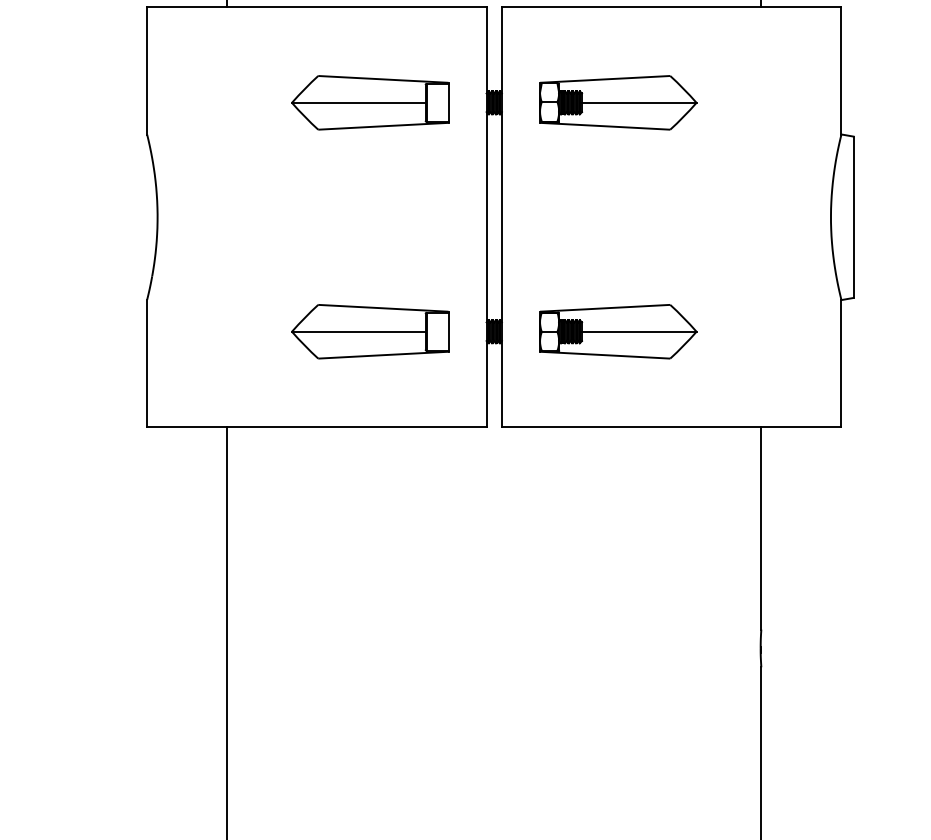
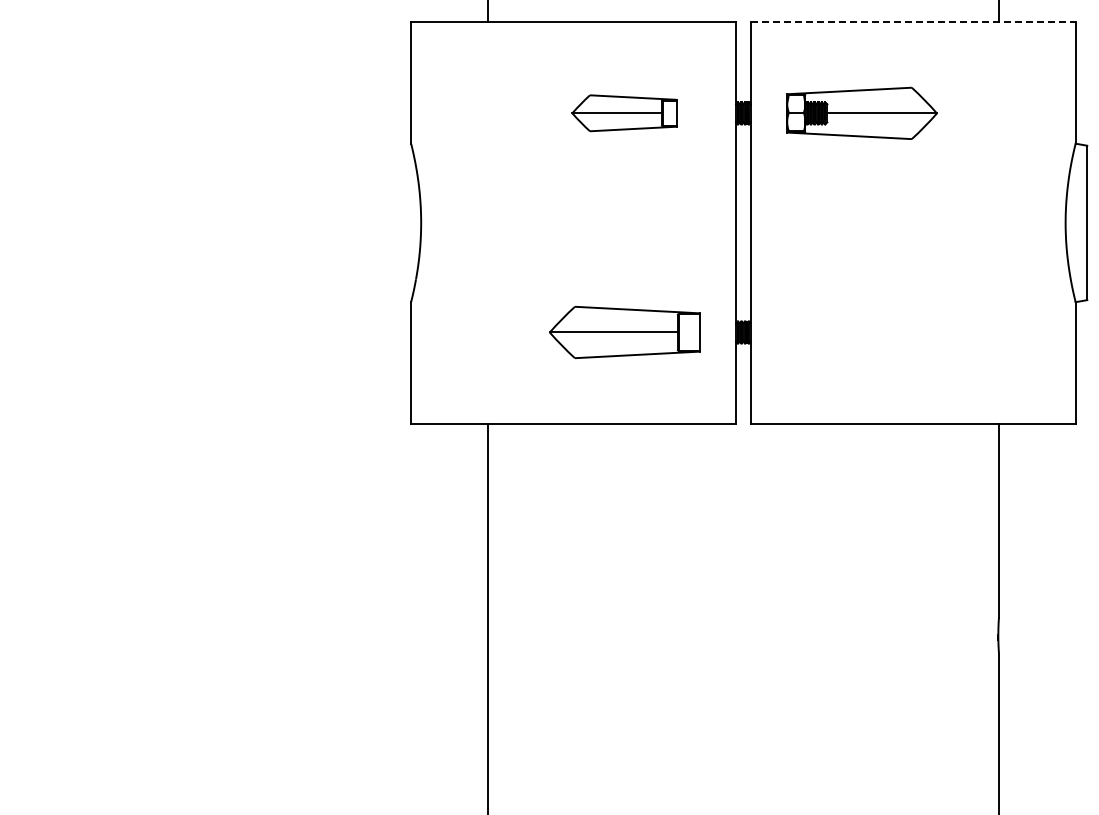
line: (672, 7) -> (913, 22), solid -> dashed
part: (370, 101) -> (624, 112), size x0.7
part: (617, 330) -> (861, 331), removed

